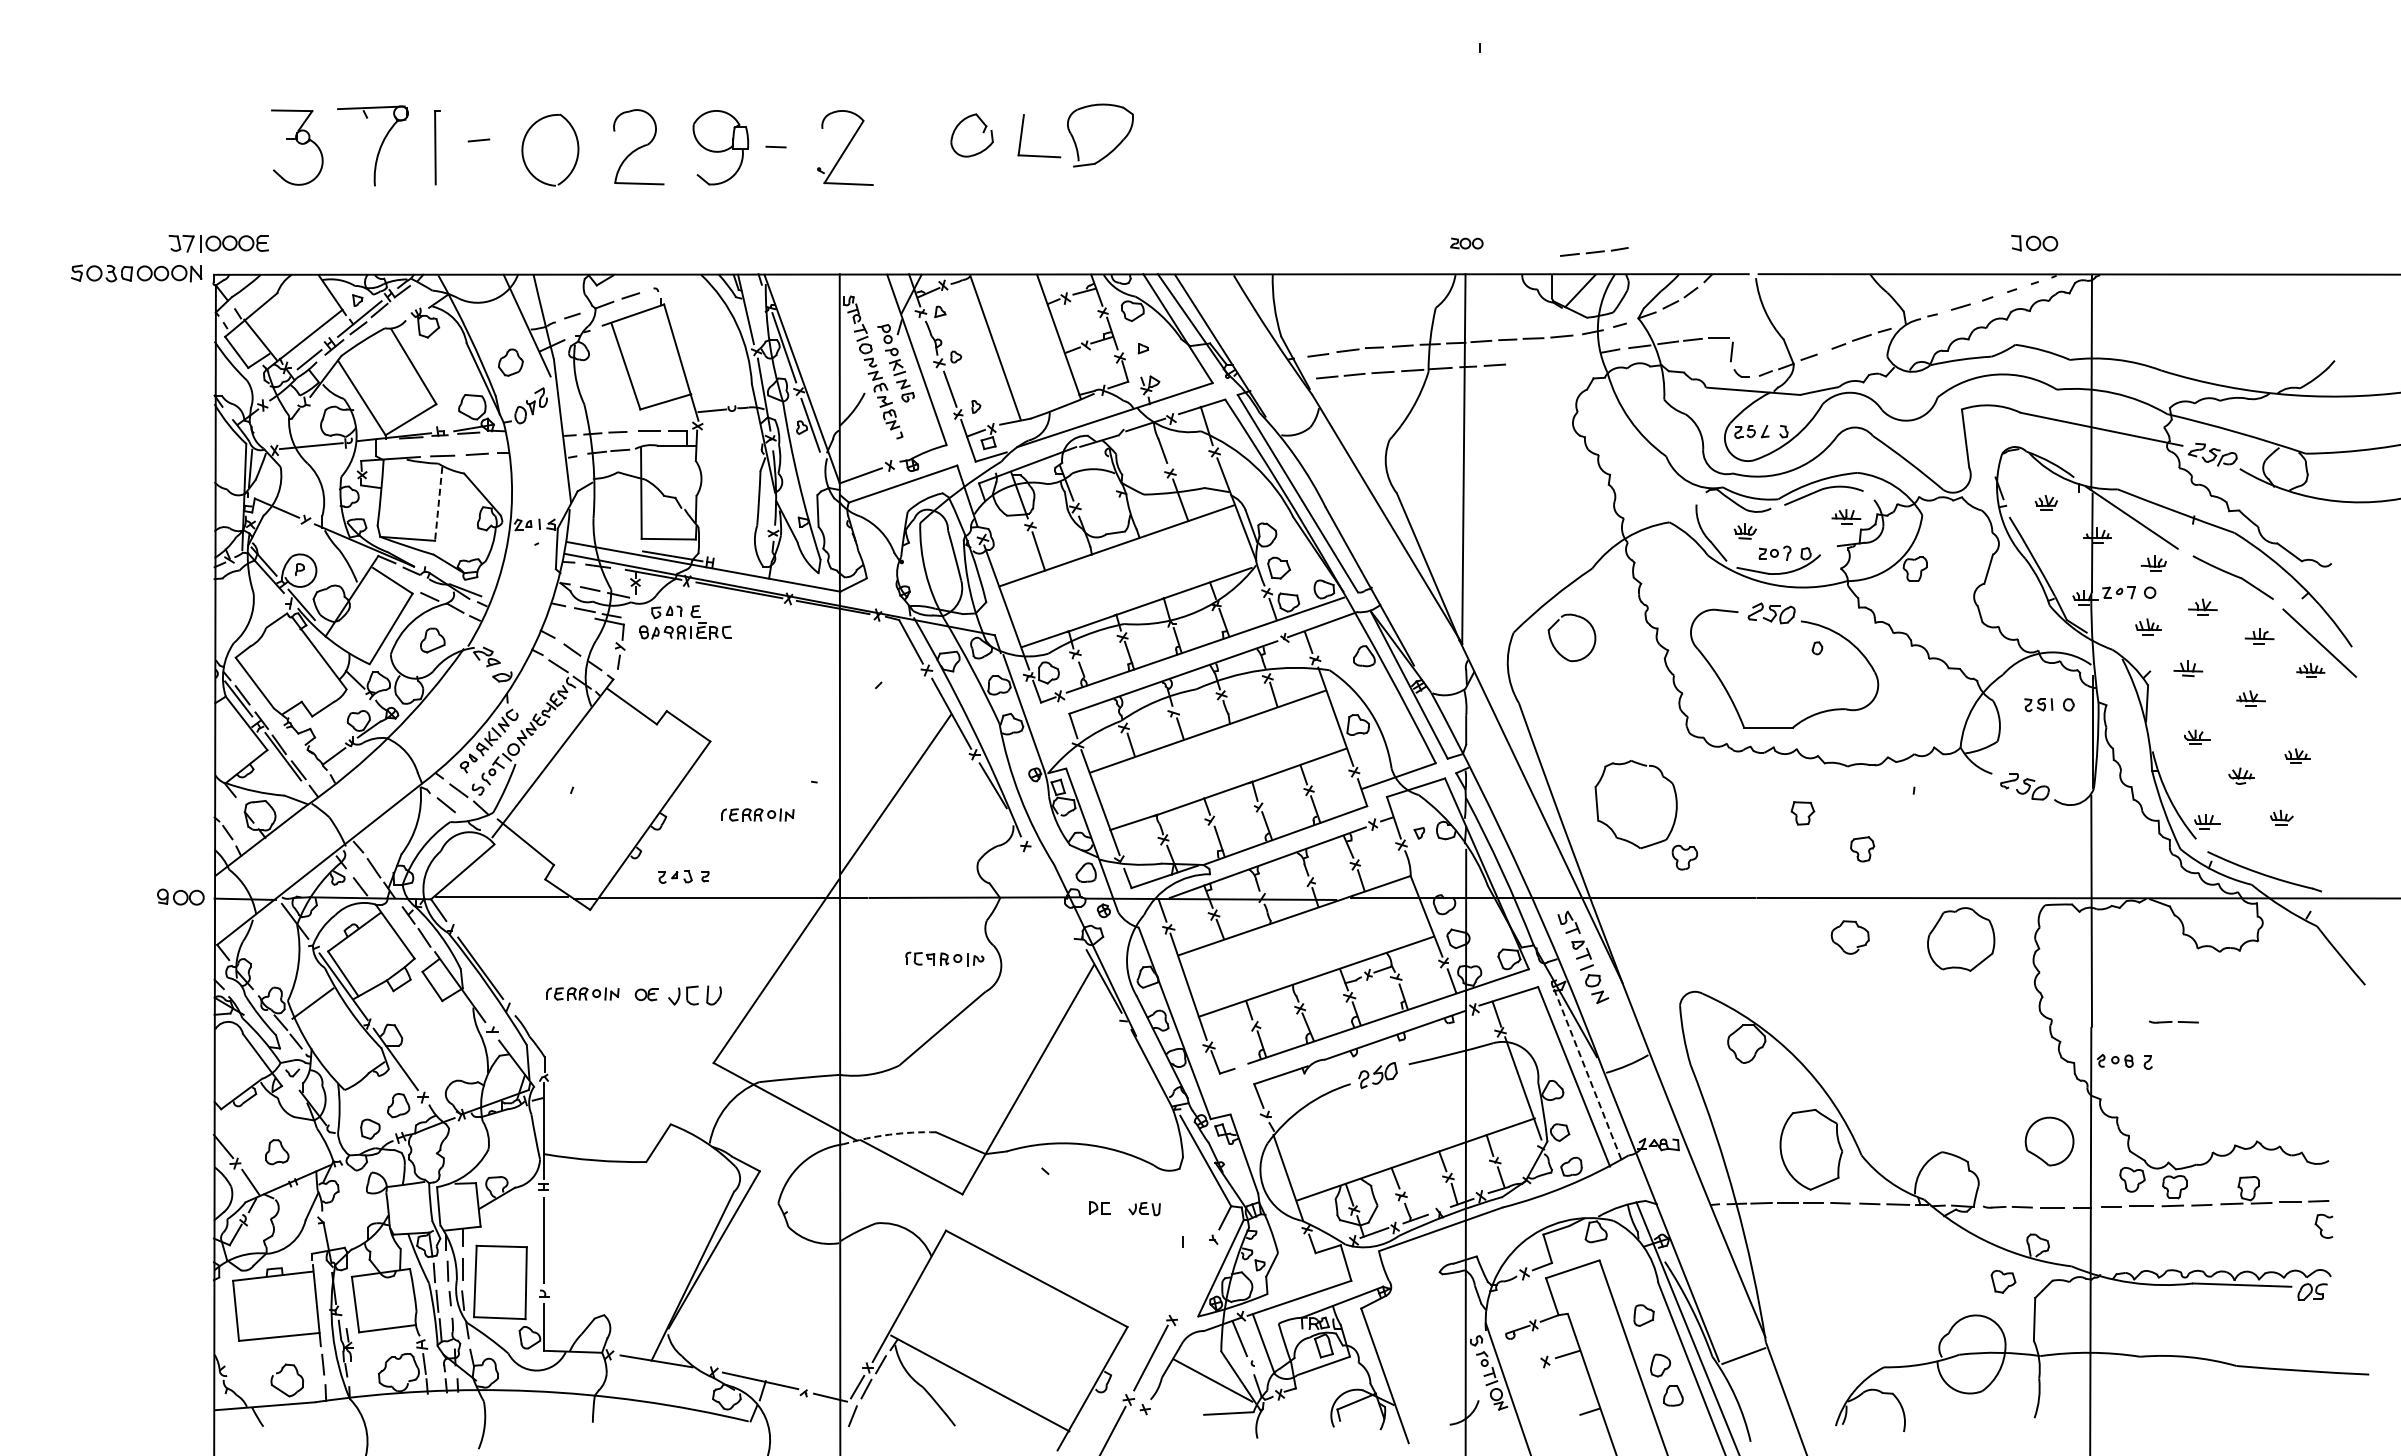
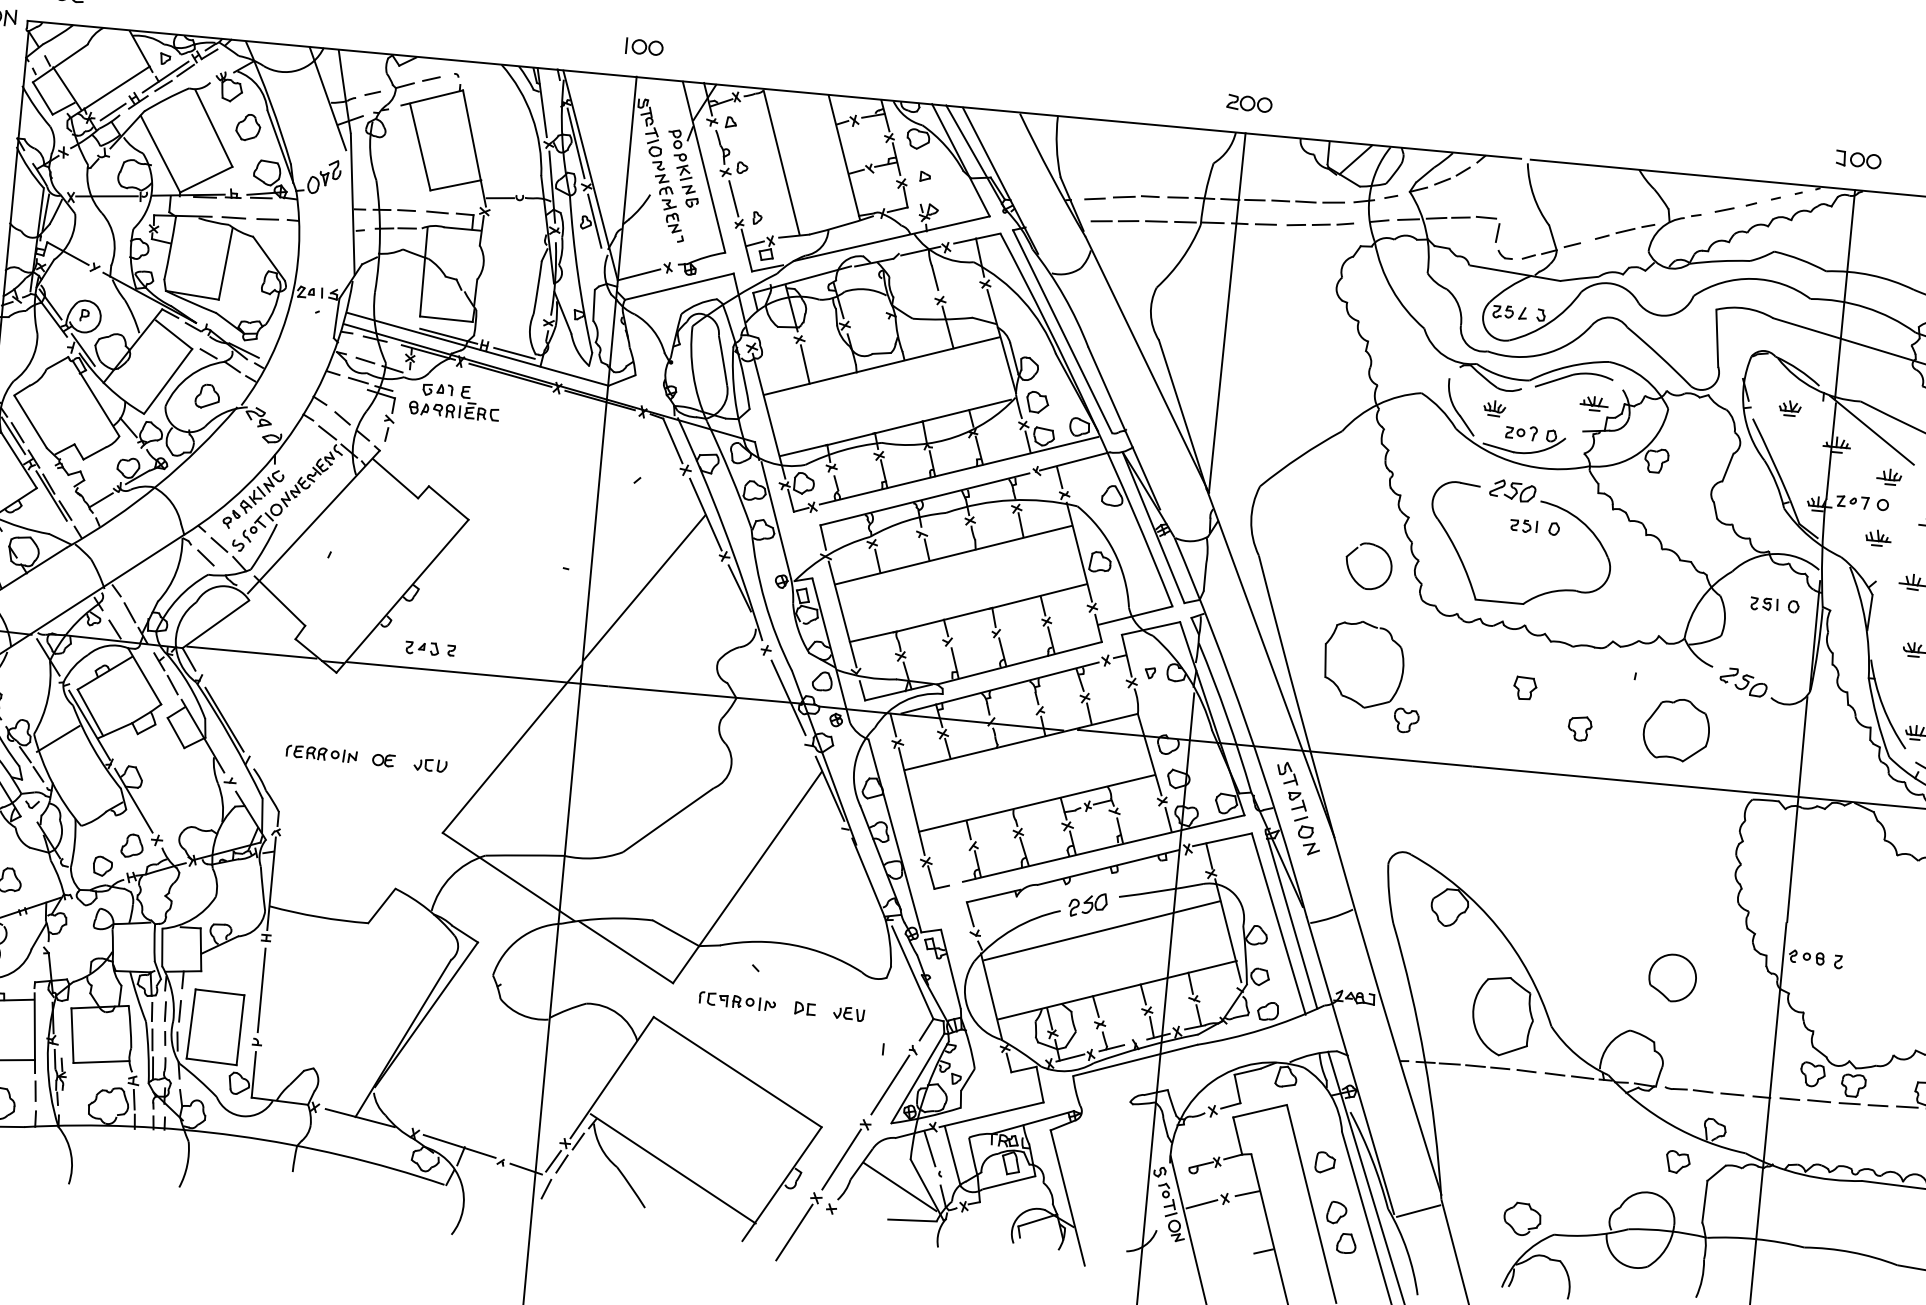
part: (845, 243) -> (645, 47), added
part: (1466, 243) -> (1249, 103), size x1.43
part: (2034, 243) -> (1858, 159), moved
part: (1594, 251) -> (1320, 223), moved
part: (510, 362) -> (248, 127), moved
line: (438, 504) -> (225, 264), dashed -> solid
line: (741, 567) -> (514, 353), added
part: (1786, 647) -> (1524, 525), added
part: (1556, 648) -> (1352, 575), moved
part: (757, 814) -> (507, 595), removed
line: (1053, 892) -> (788, 697), added
part: (1849, 937) -> (1521, 1219), moved
part: (1961, 939) -> (1676, 730), moved
part: (944, 958) -> (737, 1001), moved
part: (694, 994) -> (430, 764), size x0.62
line: (2172, 1021) -> (1866, 924), removed
line: (1587, 1073) -> (1292, 922), dashed -> solid
line: (1394, 1100) -> (1101, 930), added
arc: (889, 1134) -> (607, 918), dashed -> solid
part: (2049, 1141) -> (1672, 977), moved
line: (1193, 1277) -> (890, 1084), added
line: (1522, 1369) -> (1202, 1204), added

